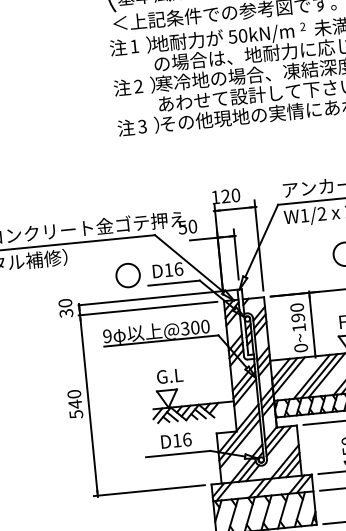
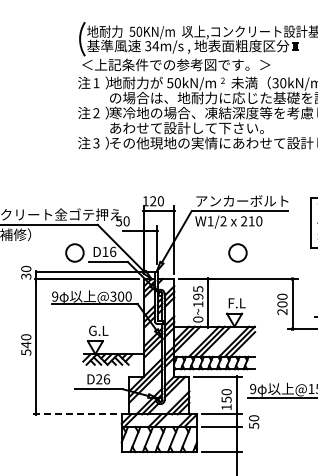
text: (297, 308) -> (198, 289), 0~190 -> 0~195
text: (177, 440) -> (99, 379), D16 -> D26
line: (150, 490) -> (75, 414), solid -> dashed

